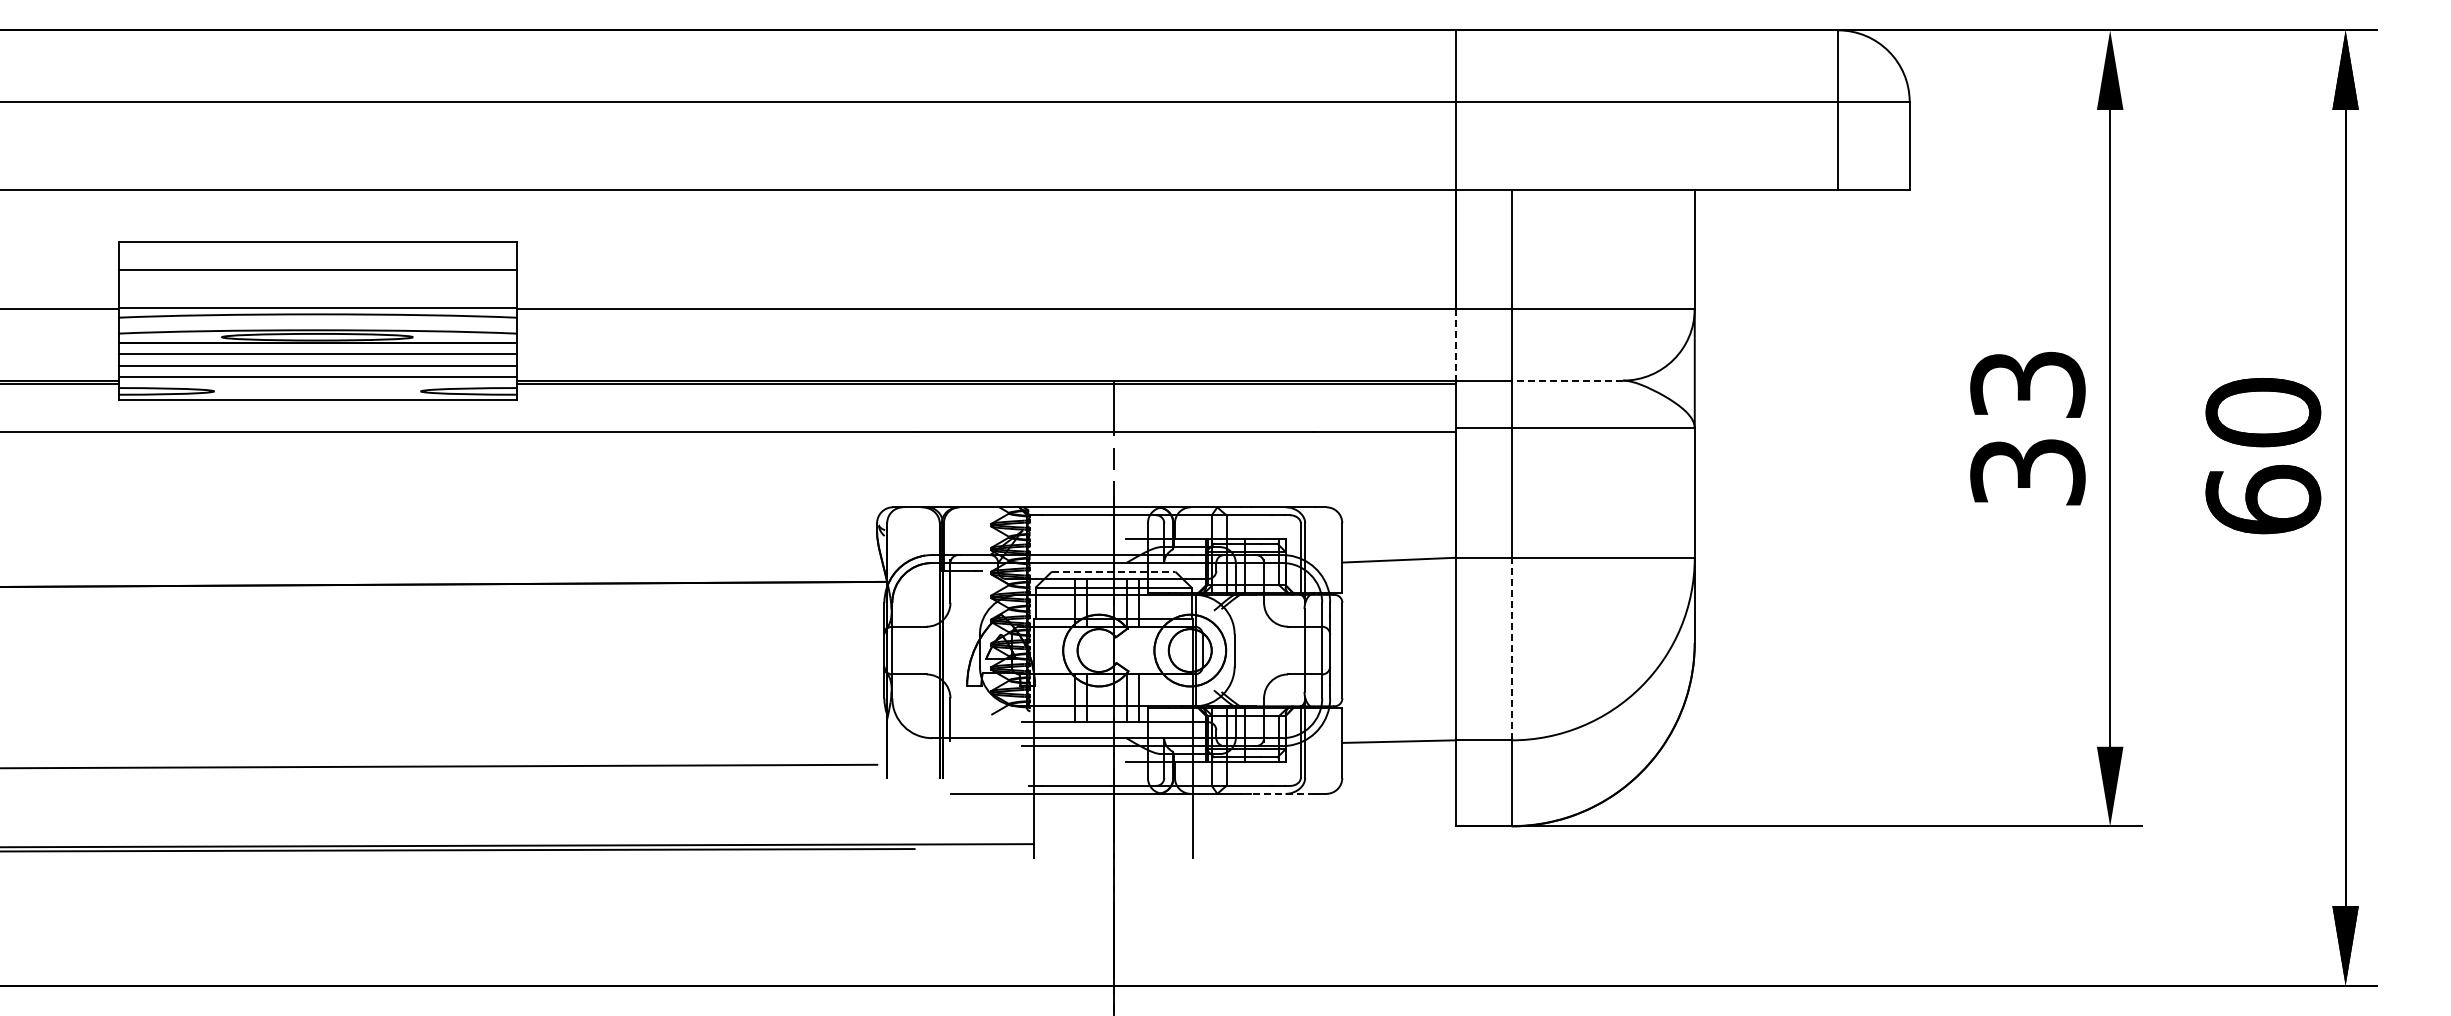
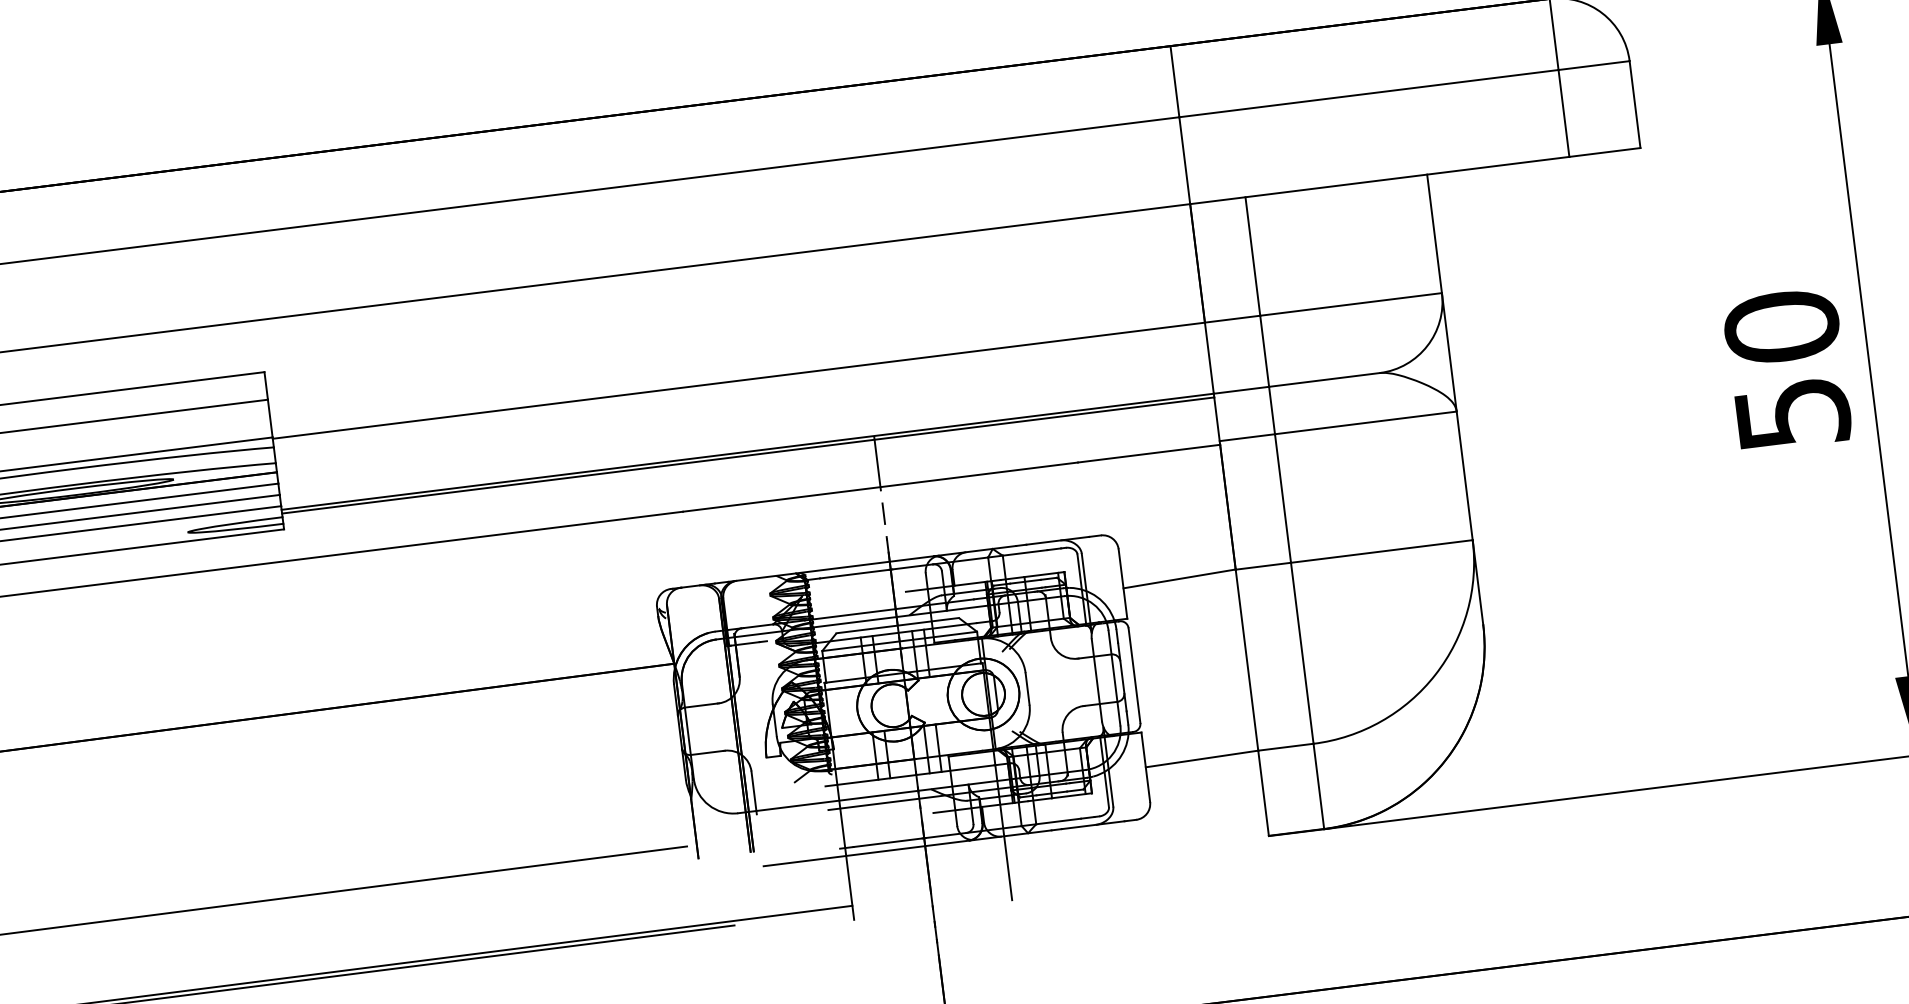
line: (1455, 344) -> (1208, 357), dashed -> solid
line: (1567, 380) -> (1324, 379), dashed -> solid
text: (2027, 427) -> (1786, 369), 33 -> 50
line: (1113, 571) -> (897, 625), dashed -> solid
line: (1511, 648) -> (1302, 652), dashed -> solid
line: (1282, 793) -> (1092, 824), dashed -> solid

